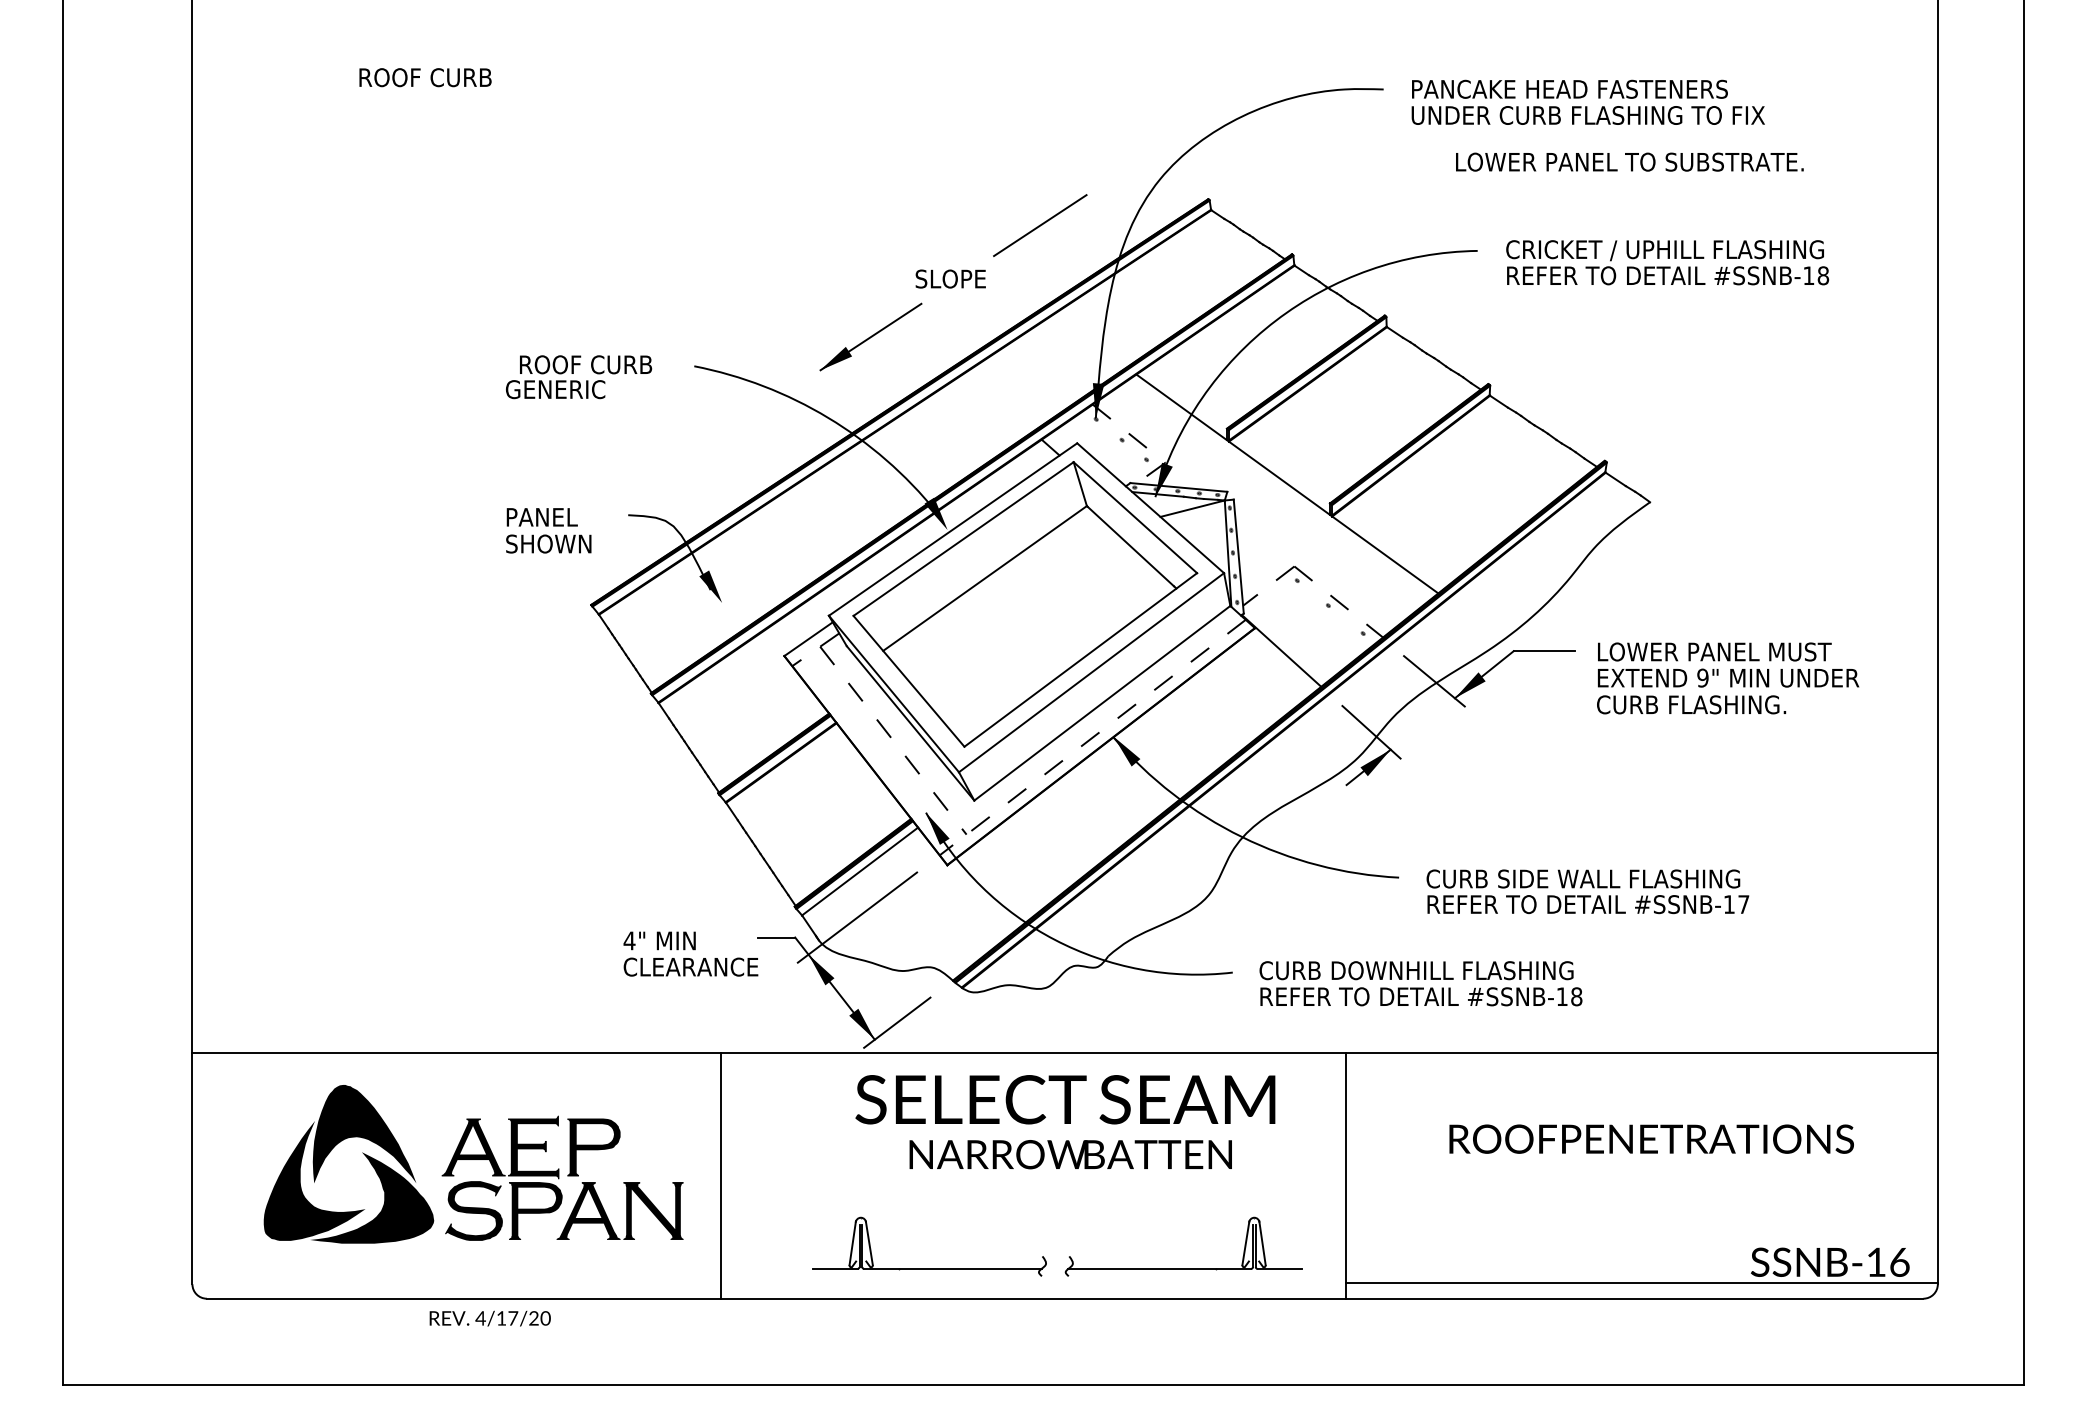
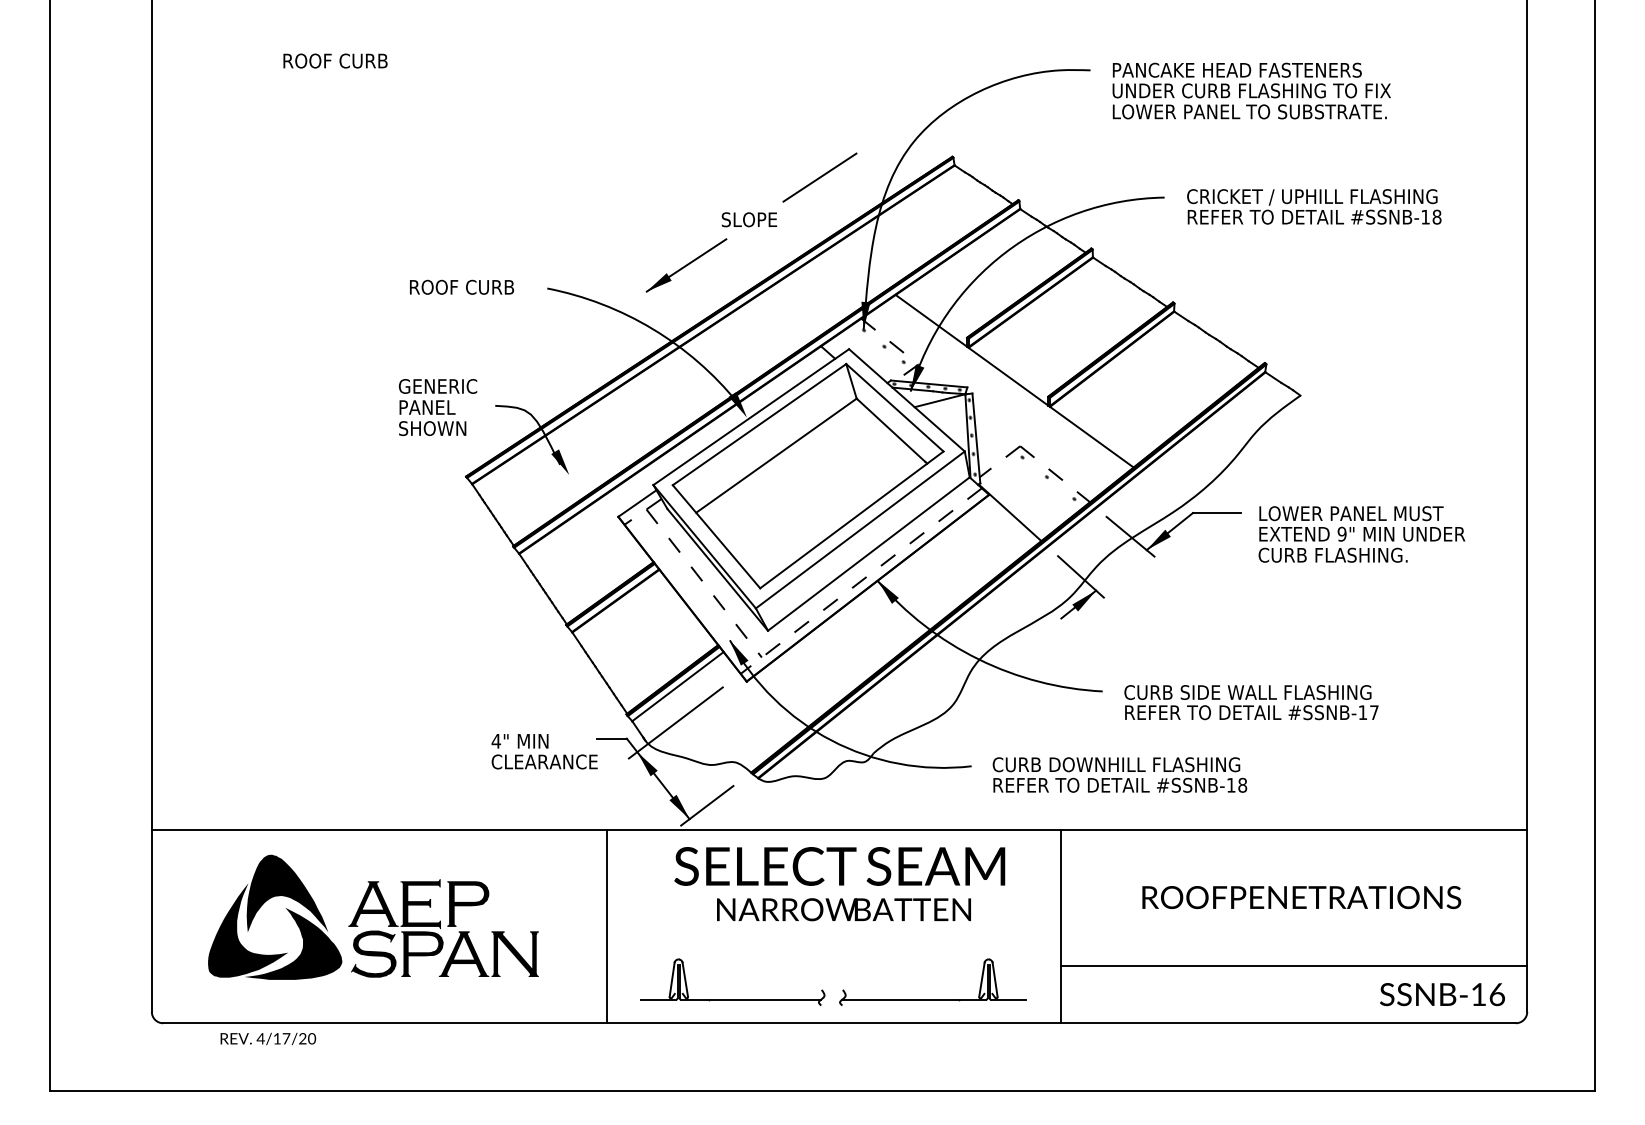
text: (1629, 161) -> (1249, 111), moved
text: (555, 389) -> (437, 386), moved
line: (721, 1175) -> (606, 926), moved
line: (1641, 1282) -> (1293, 966), moved
text: (489, 1318) -> (267, 1038), moved

